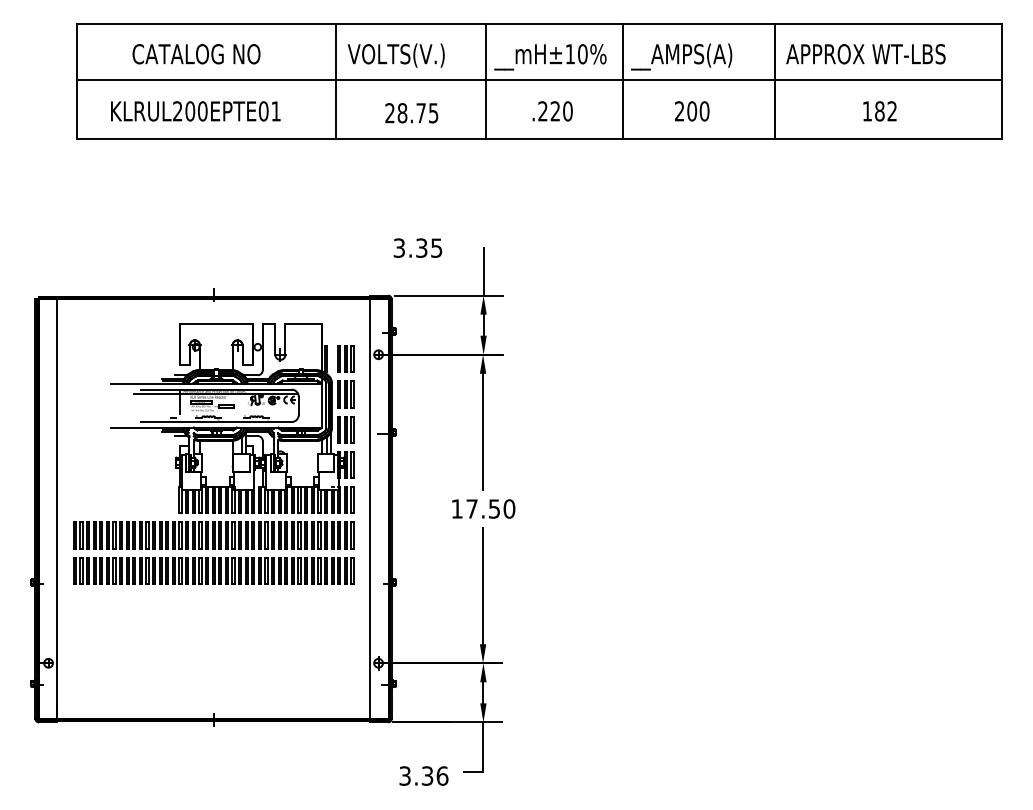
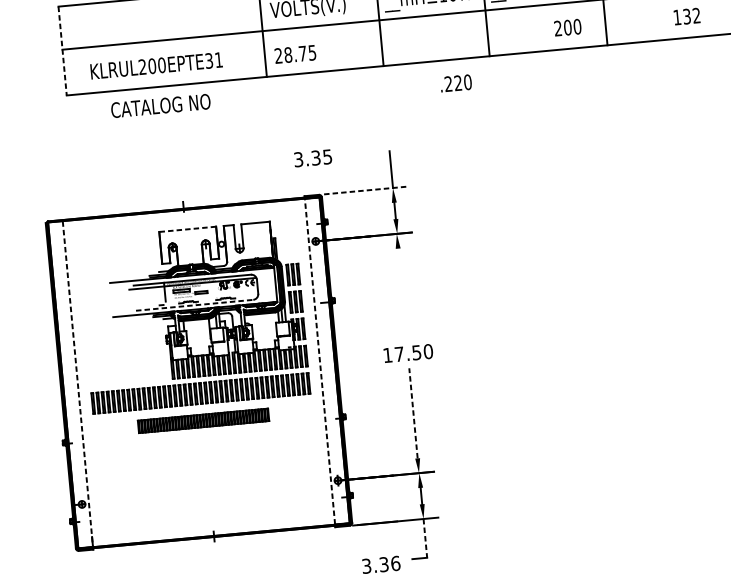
text: (196, 54) -> (160, 106), moved
line: (77, 81) -> (62, 51), solid -> dashed
text: (263, 111) -> (209, 61), KLRUL200EPTE01 -> KLRUL200EPTE31
text: (552, 111) -> (455, 83), moved
text: (692, 111) -> (568, 27), moved
text: (879, 111) -> (686, 16), 182 -> 132
text: (411, 113) -> (295, 54), moved
text: (417, 247) -> (312, 157), moved
line: (448, 295) -> (365, 190), solid -> dashed
line: (216, 324) -> (187, 229), solid -> dashed
part: (345, 358) -> (290, 246), removed
line: (216, 422) -> (194, 305), solid -> dashed
line: (483, 431) -> (402, 293), removed
line: (57, 509) -> (77, 384), solid -> dashed
line: (369, 509) -> (319, 362), solid -> dashed
part: (213, 570) -> (203, 420), size x0.6
line: (483, 585) -> (413, 412), solid -> dashed
line: (483, 747) -> (425, 538), solid -> dashed

